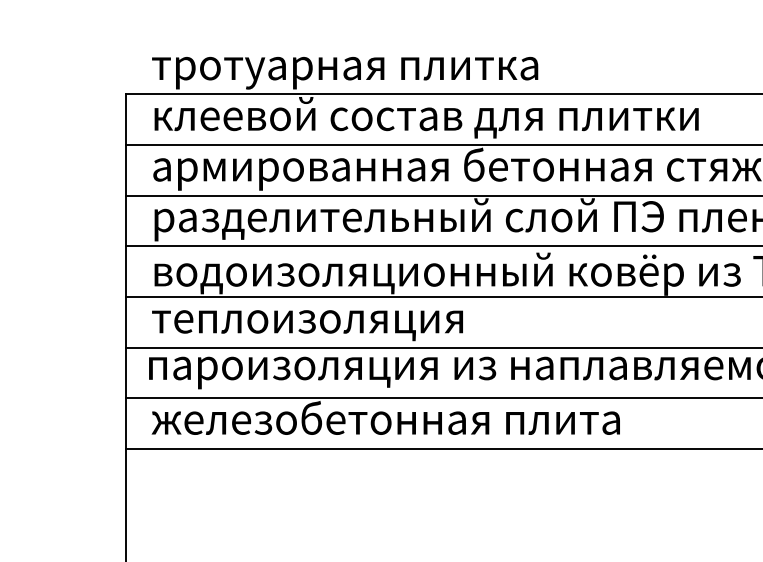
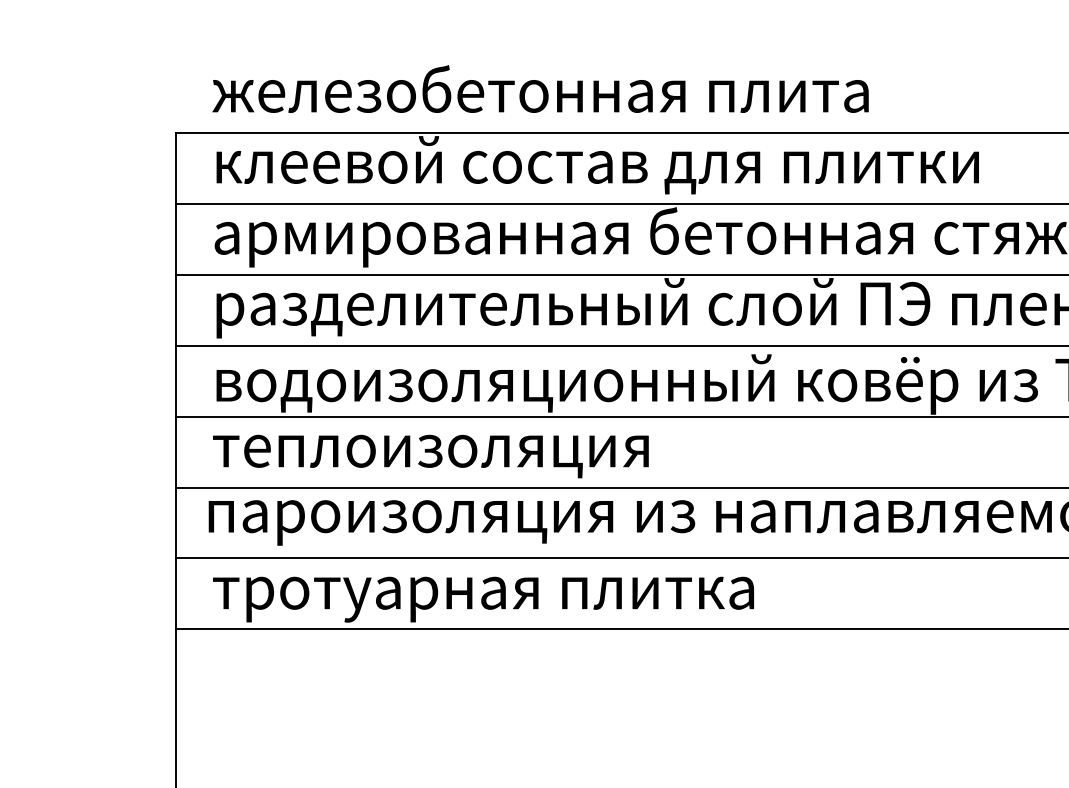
text: (385, 67) -> (540, 94), тротуарная плитка -> железобетонная плита
text: (385, 422) -> (540, 592), железобетонная плита -> тротуарная плитка

